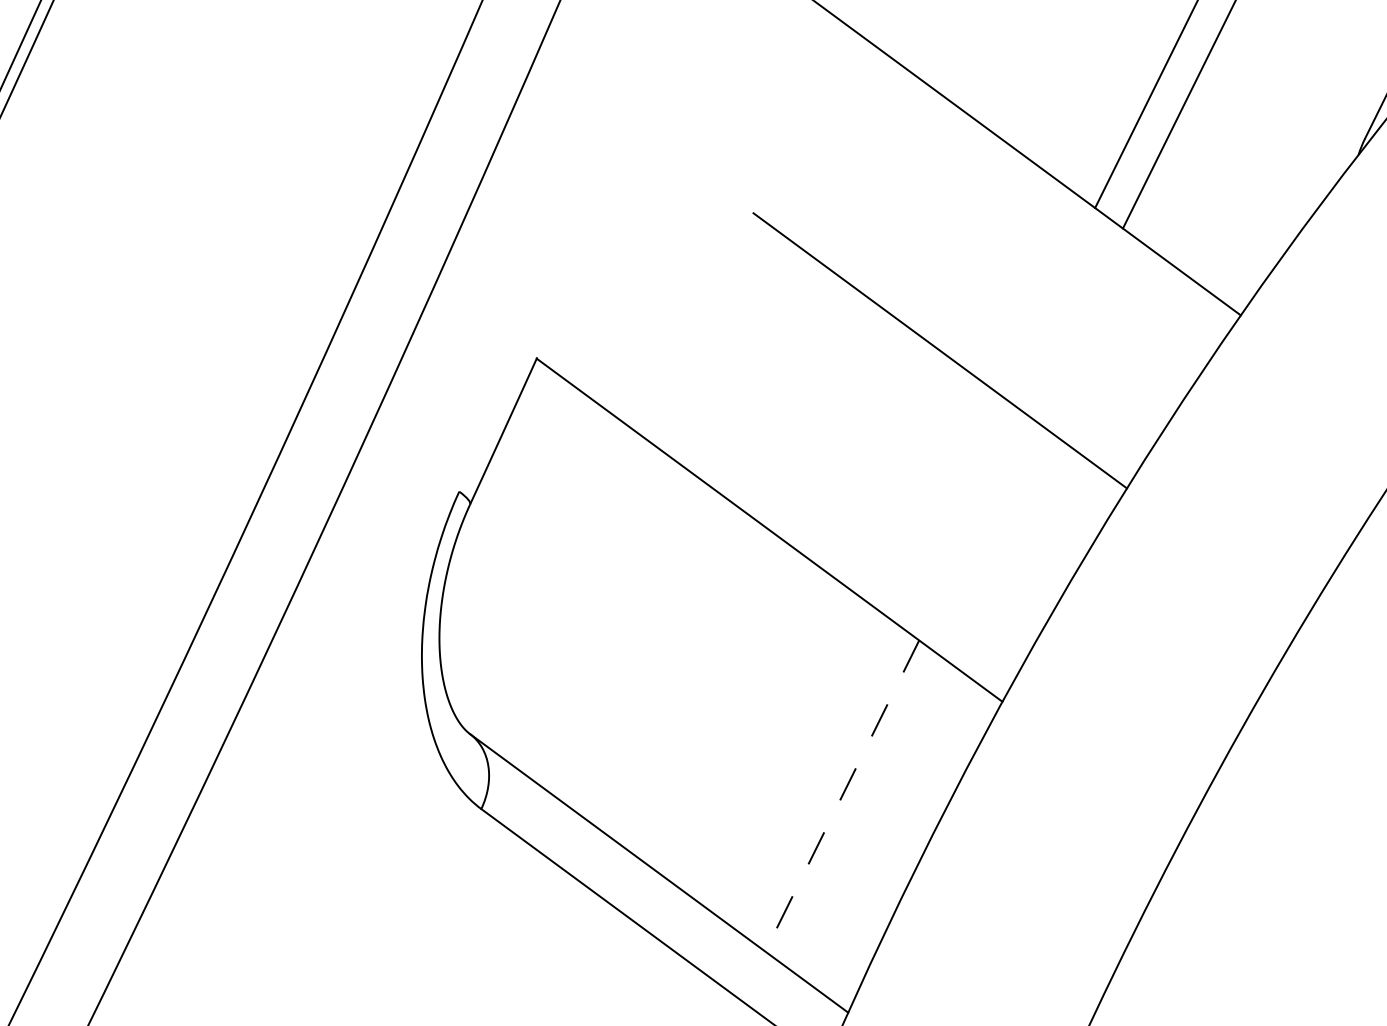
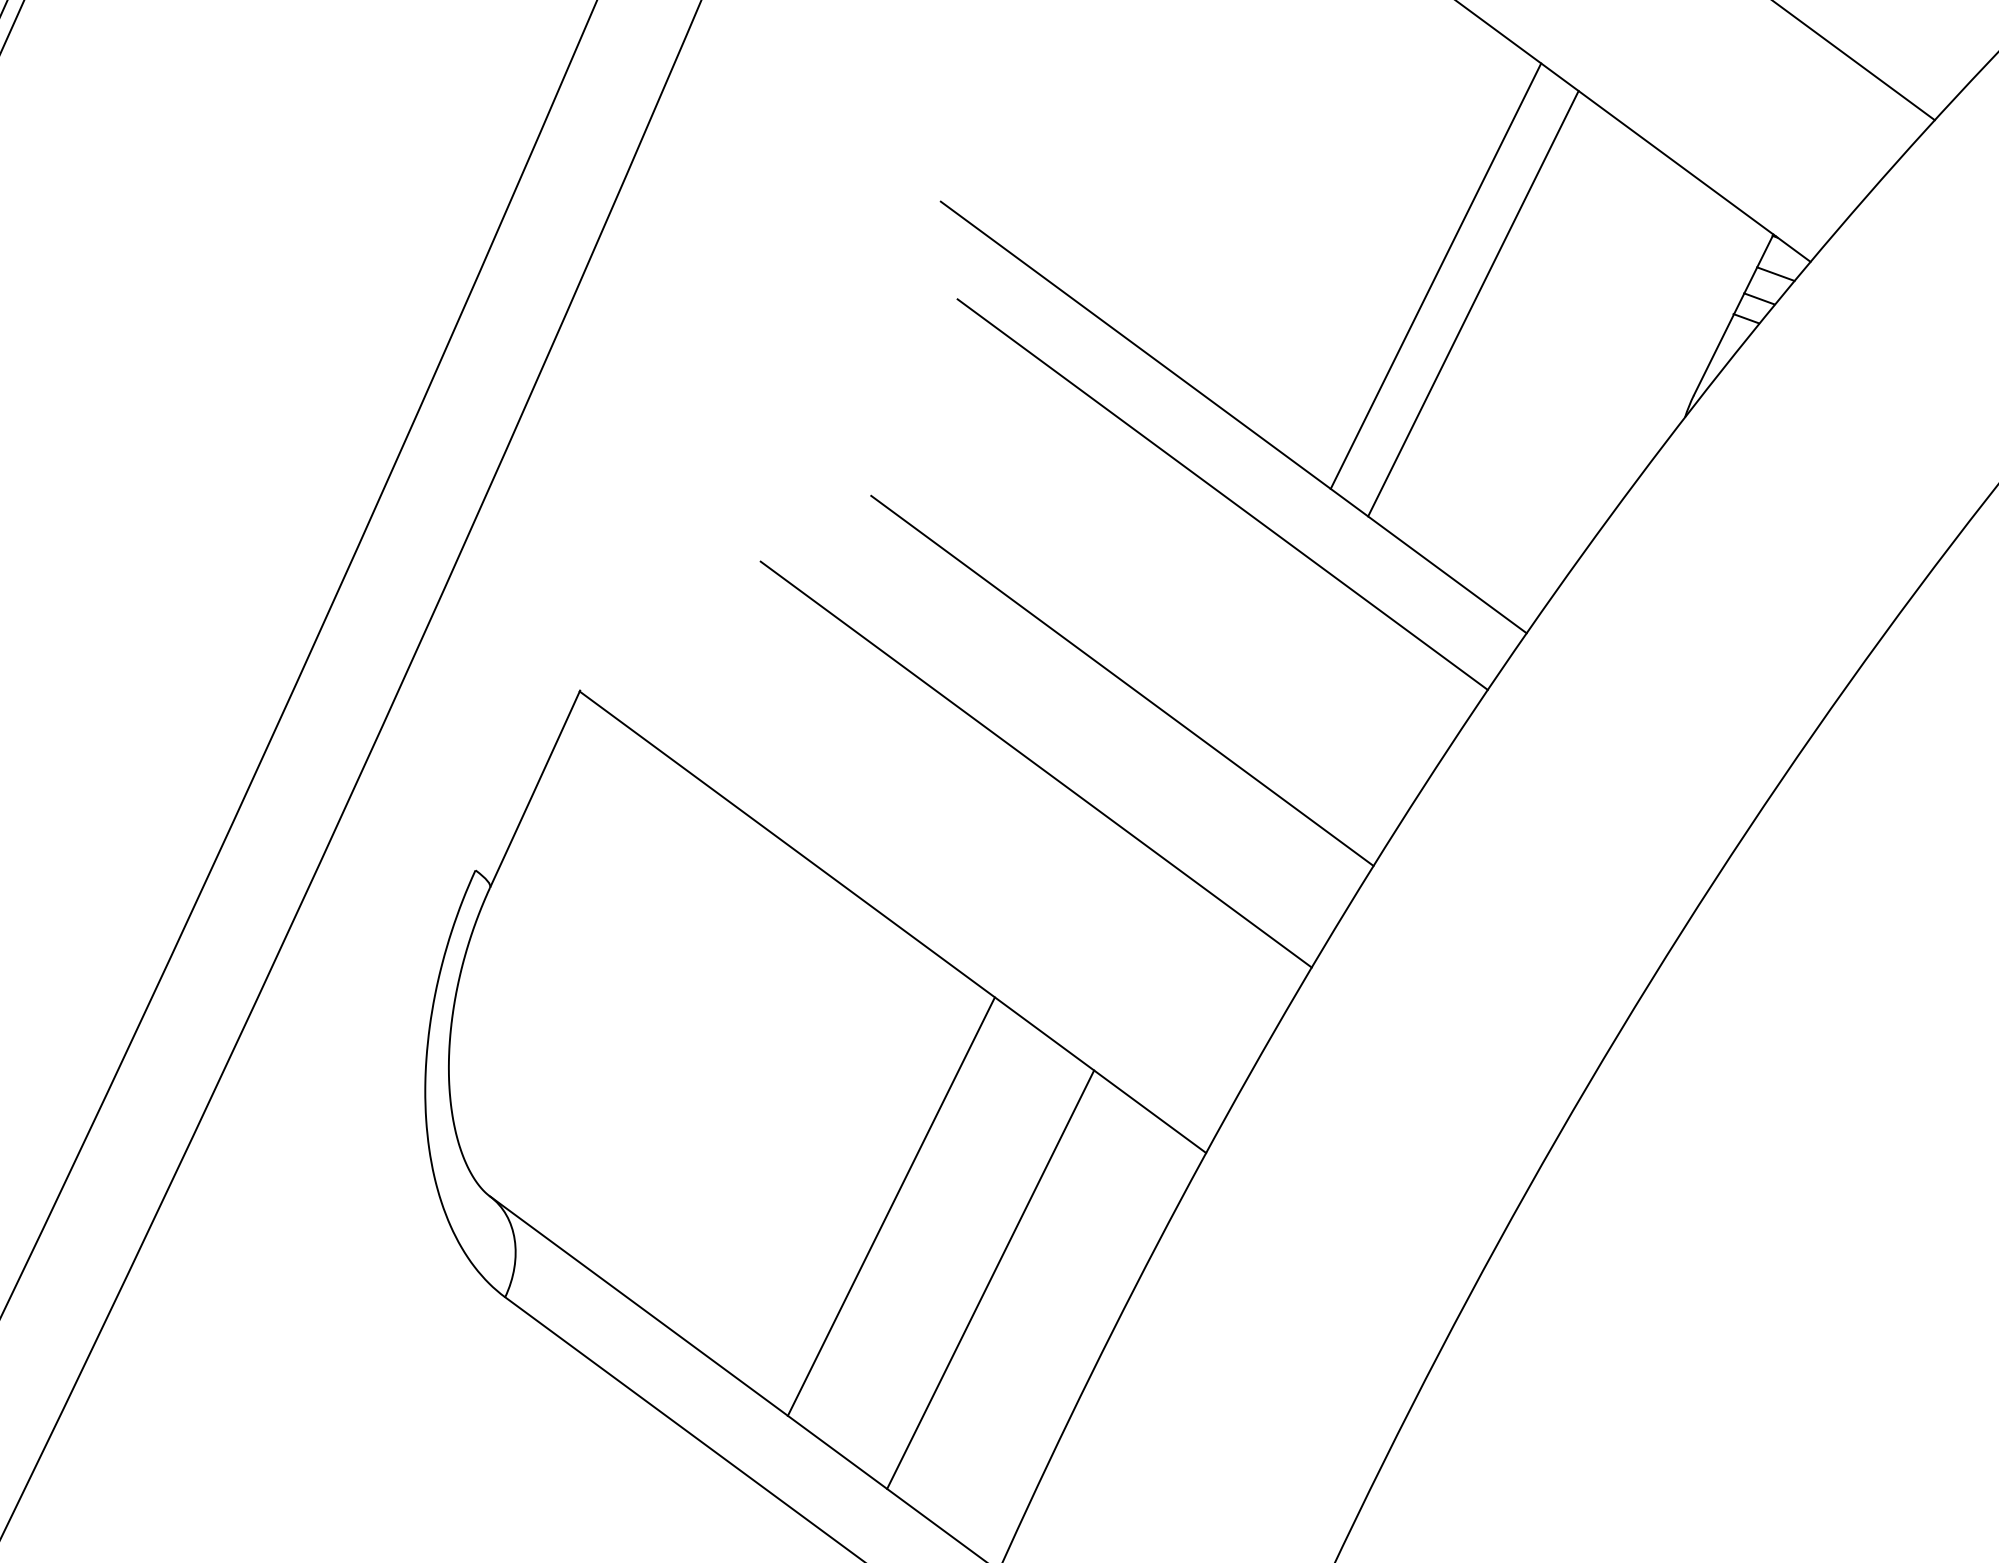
line: (1014, 212) -> (1222, 494), added
line: (875, 412) -> (1035, 764), added
line: (767, 741) -> (890, 1206), added
line: (842, 796) -> (990, 1280), dashed -> solid

